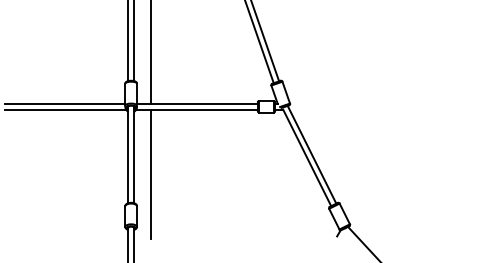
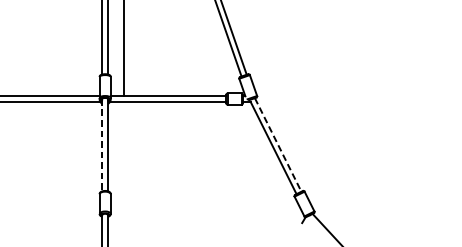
line: (312, 154) -> (278, 144), solid -> dashed
line: (128, 155) -> (102, 145), solid -> dashed
line: (151, 174) -> (124, 163), removed

